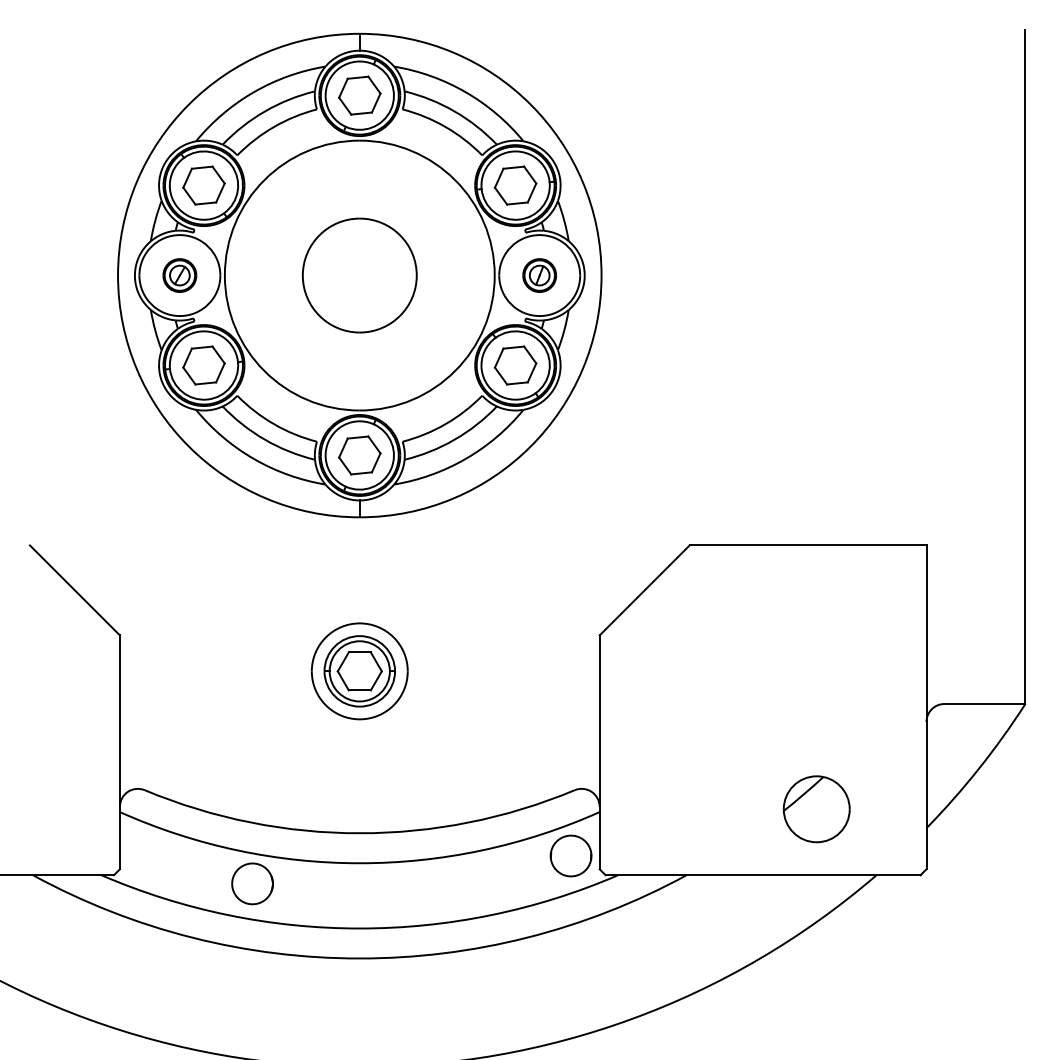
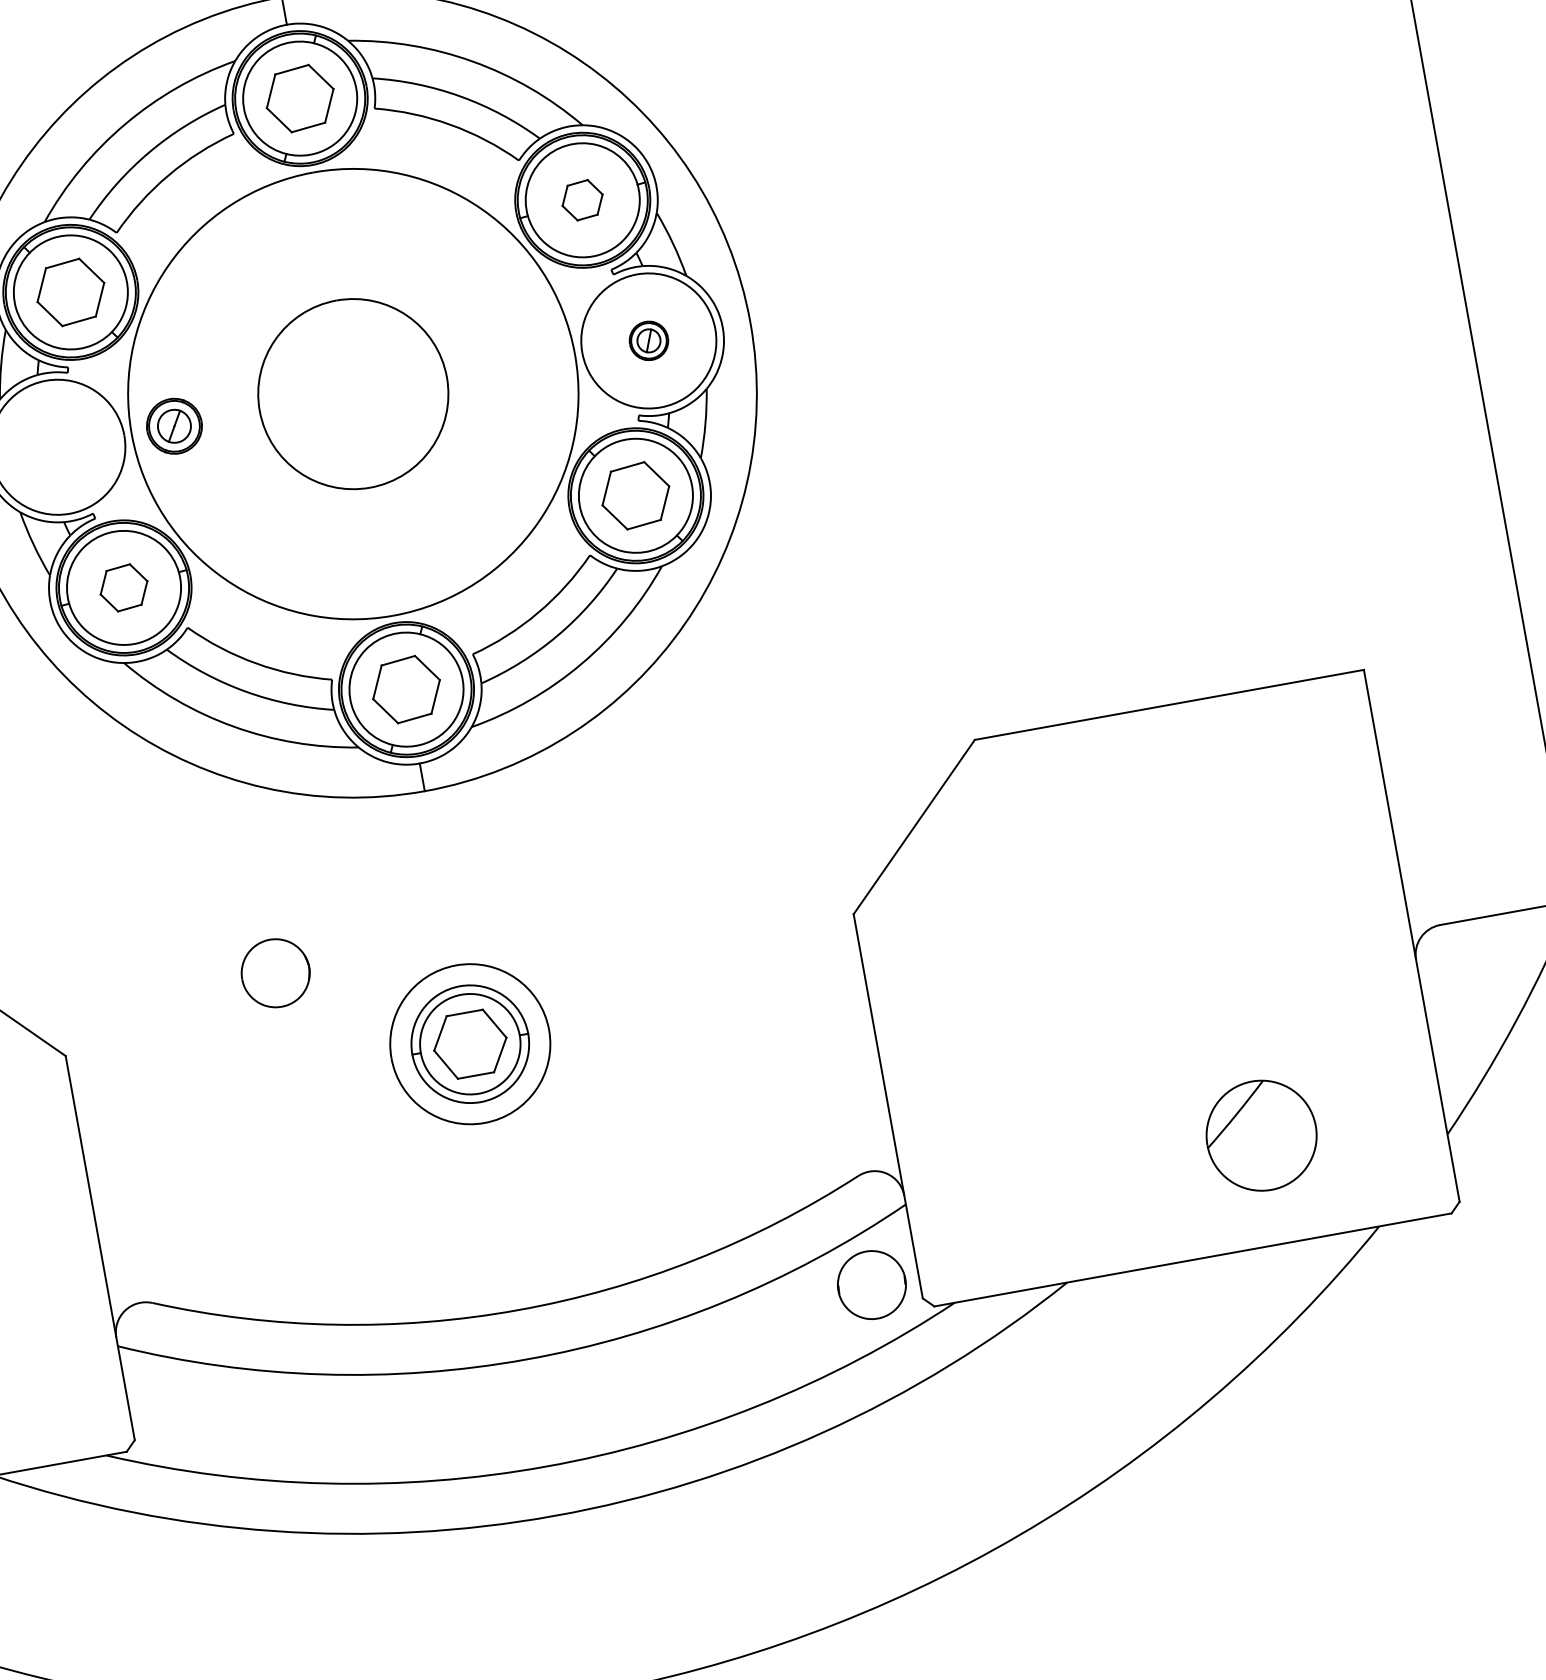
part: (515, 185) -> (582, 200), size x0.6
part: (179, 275) -> (173, 426), moved
part: (539, 275) -> (648, 340), size x0.7
part: (203, 365) -> (123, 588), size x0.7
part: (252, 883) -> (275, 972), moved

